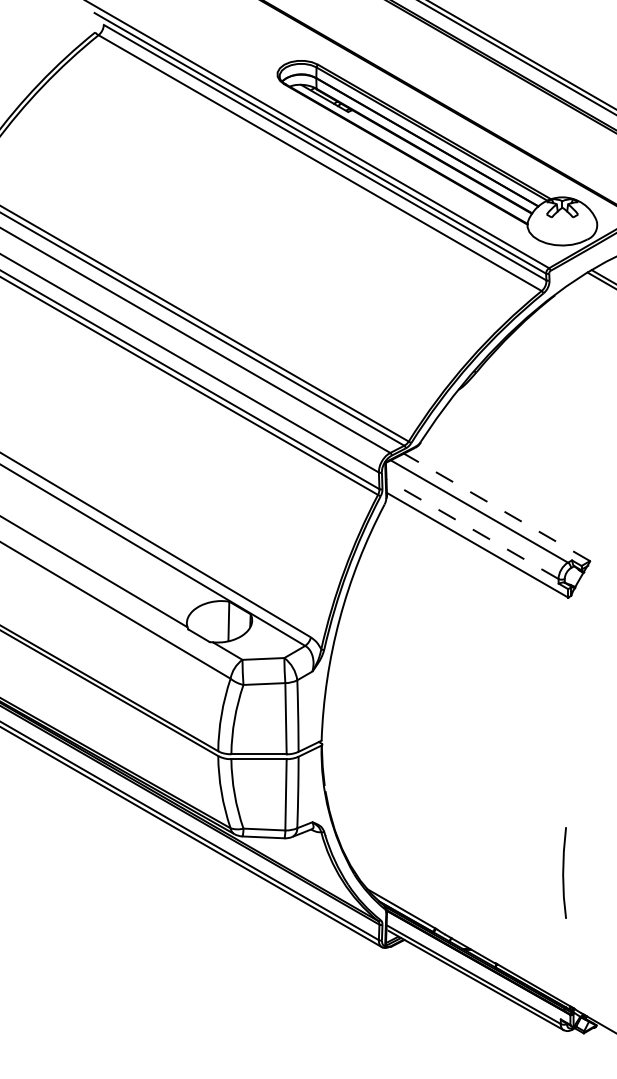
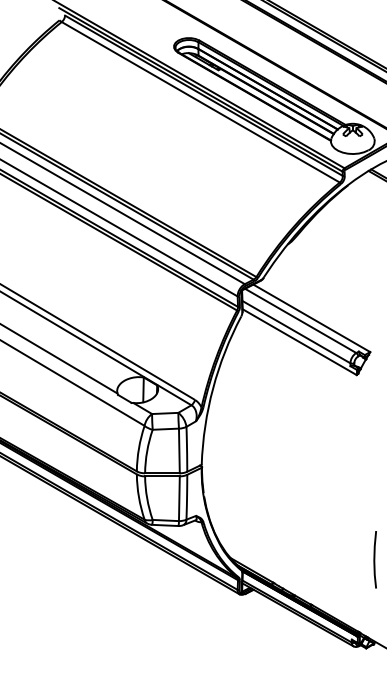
line: (496, 507) -> (311, 318), dashed -> solid
line: (472, 528) -> (296, 331), dashed -> solid
line: (563, 872) -> (374, 559), moved

